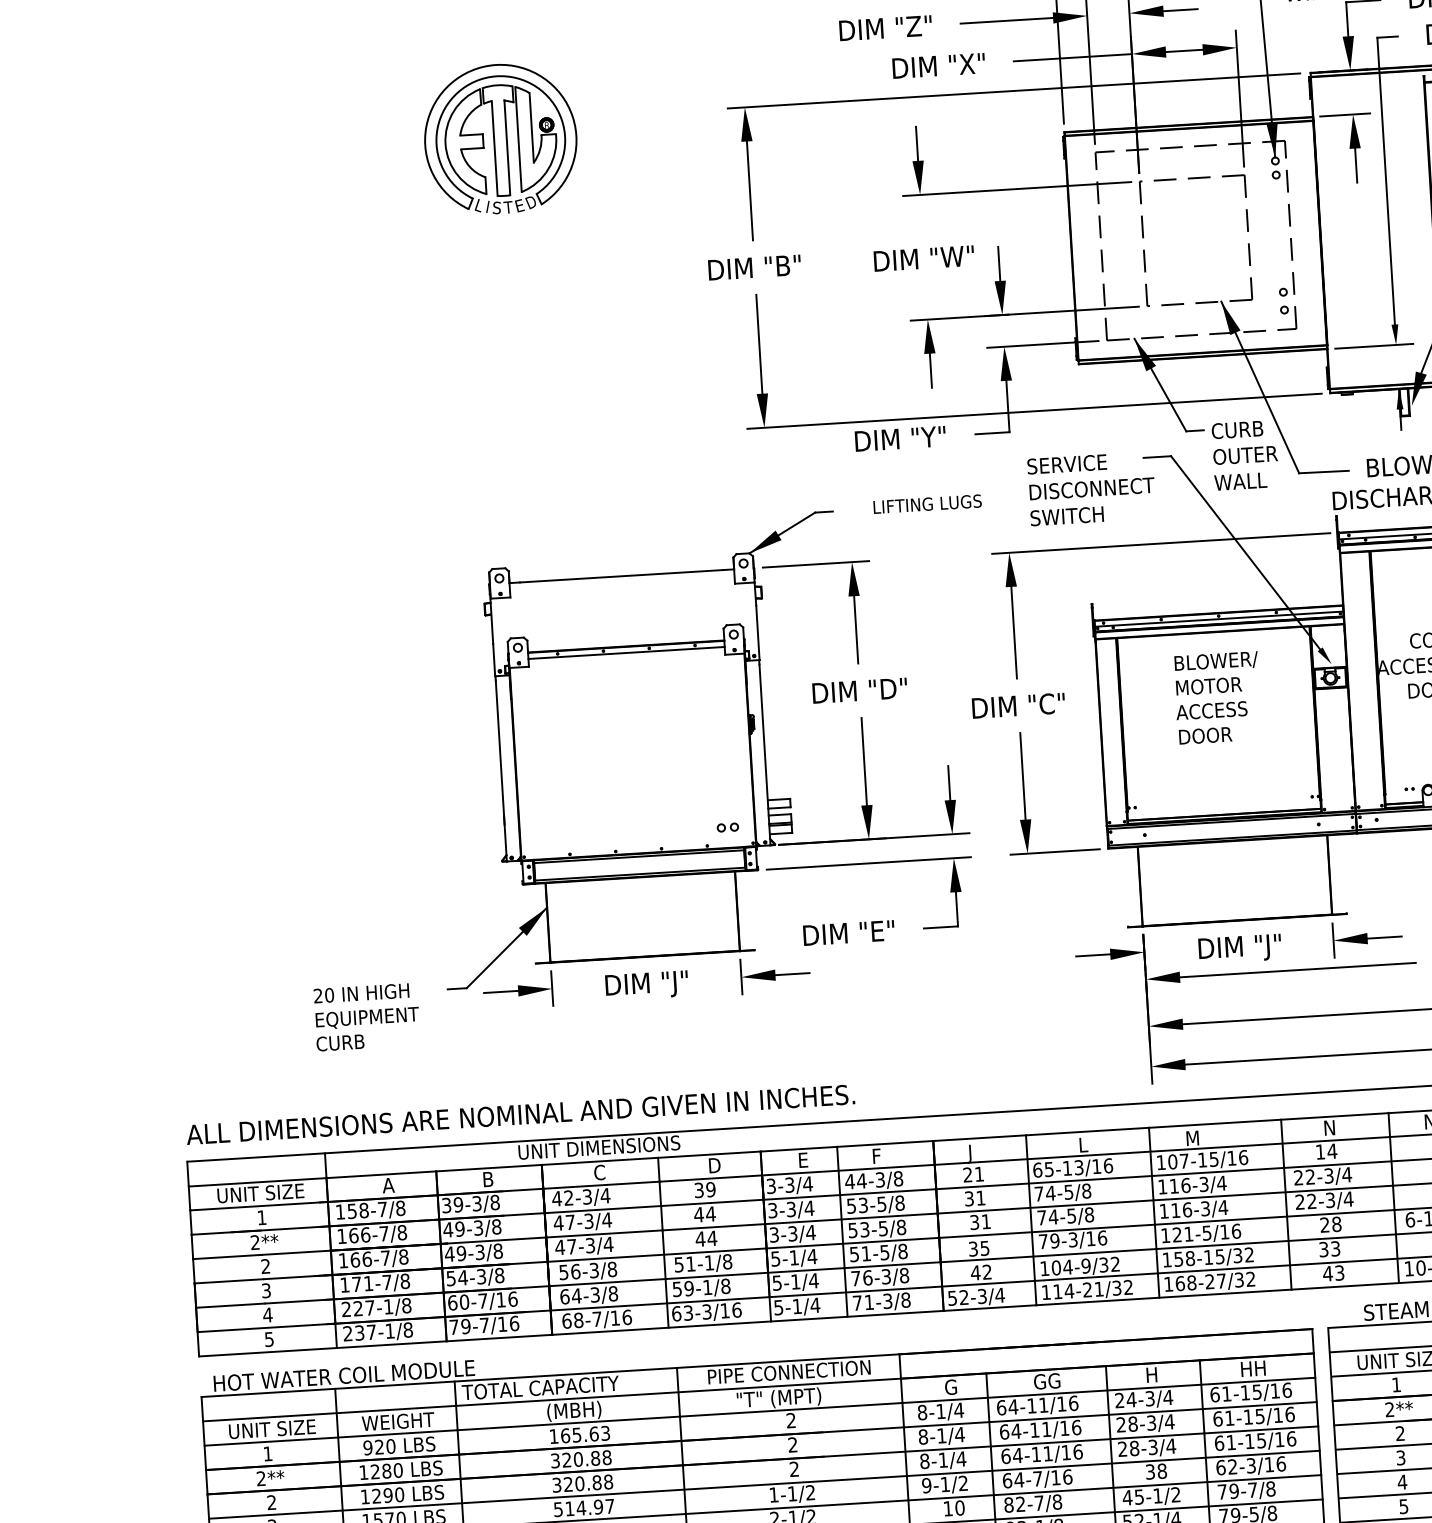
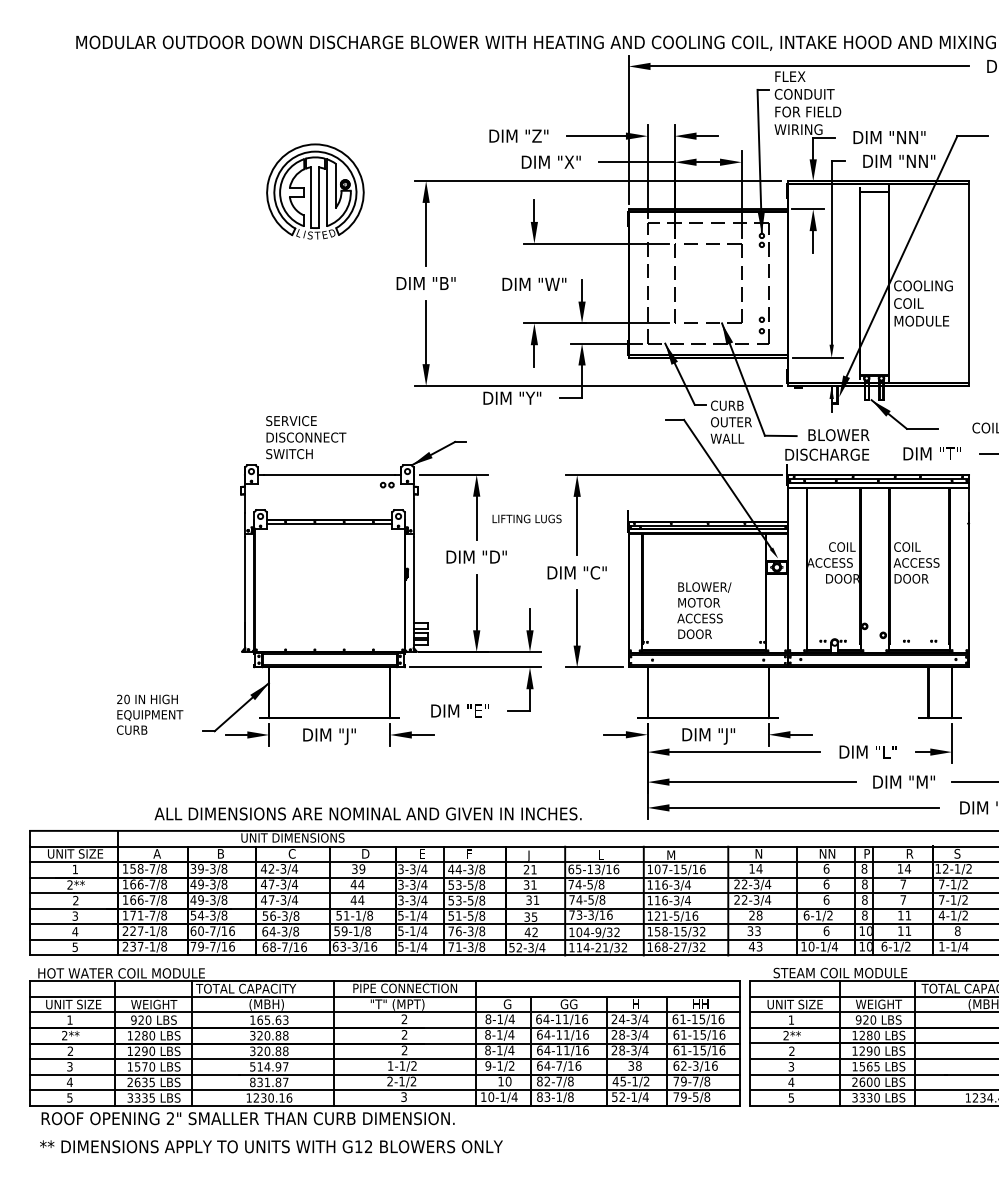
part: (500, 138) -> (315, 191), moved
text: (1092, 488) -> (306, 437), moved
text: (926, 503) -> (526, 518), moved
text: (1218, 697) -> (704, 610), moved
part: (728, 826) -> (387, 484), moved
text: (367, 1016) -> (150, 714), moved
text: (519, 1114) -> (367, 813), moved
text: (1054, 1239) -> (579, 914), 79-3/16 -> 73-3/16

